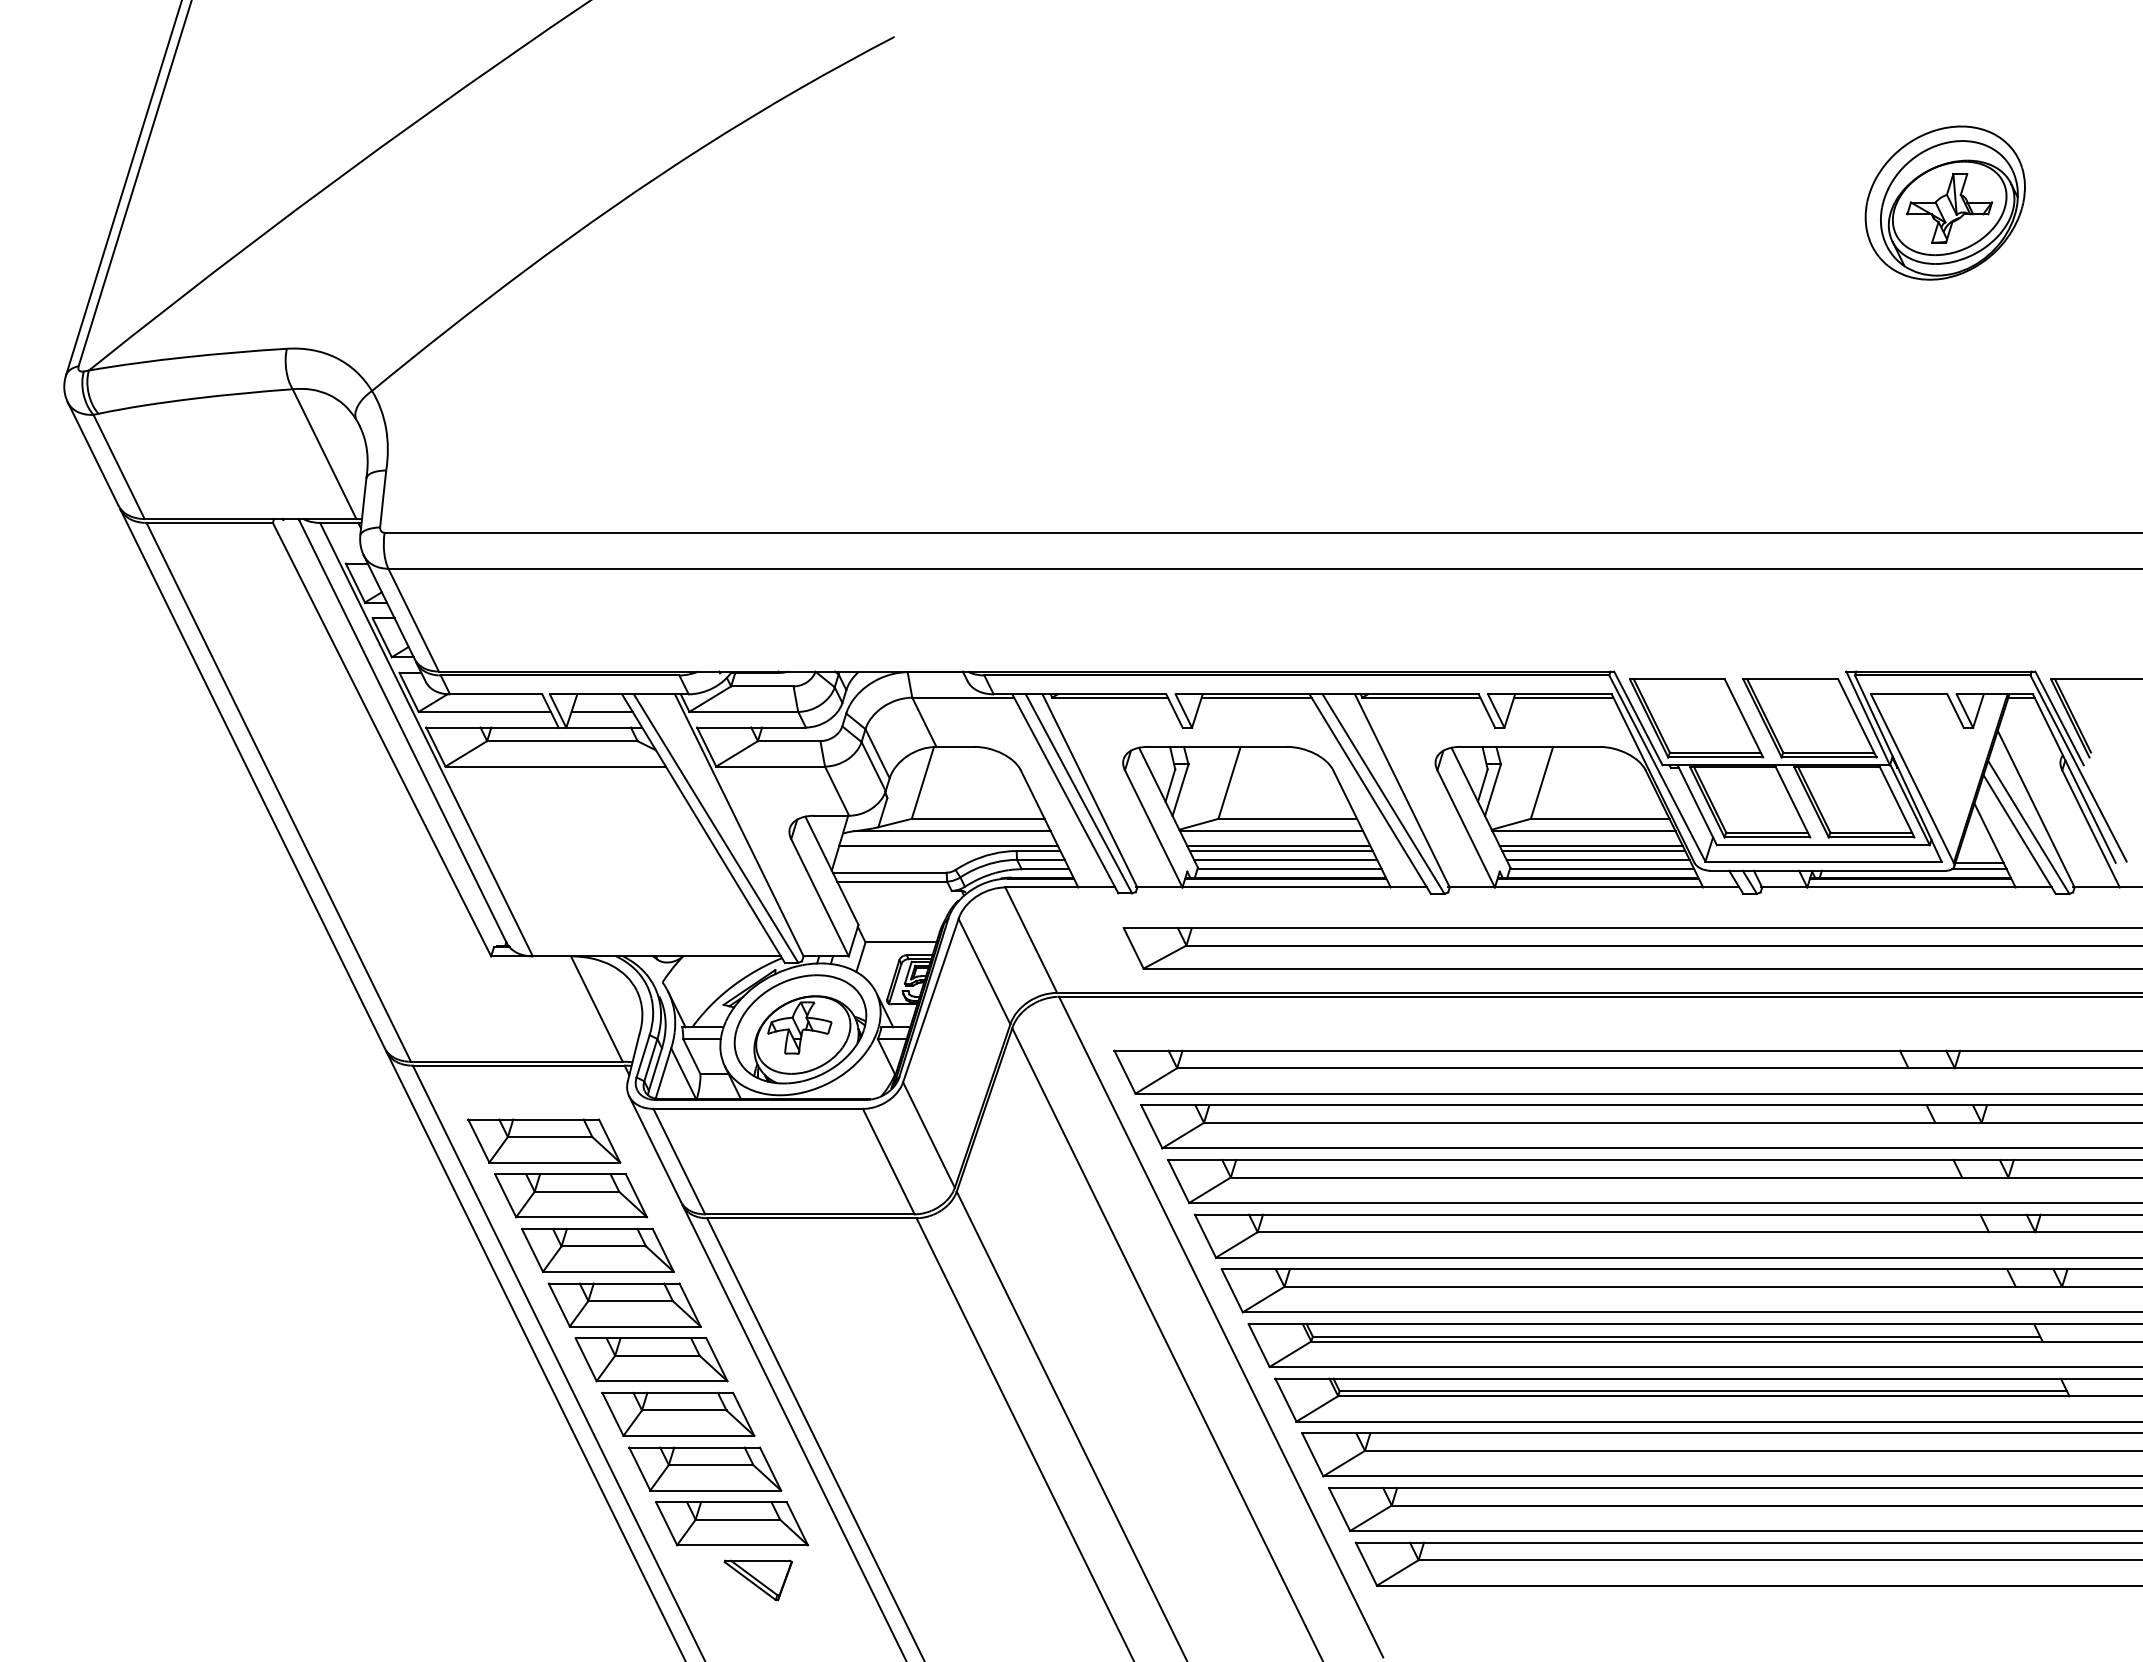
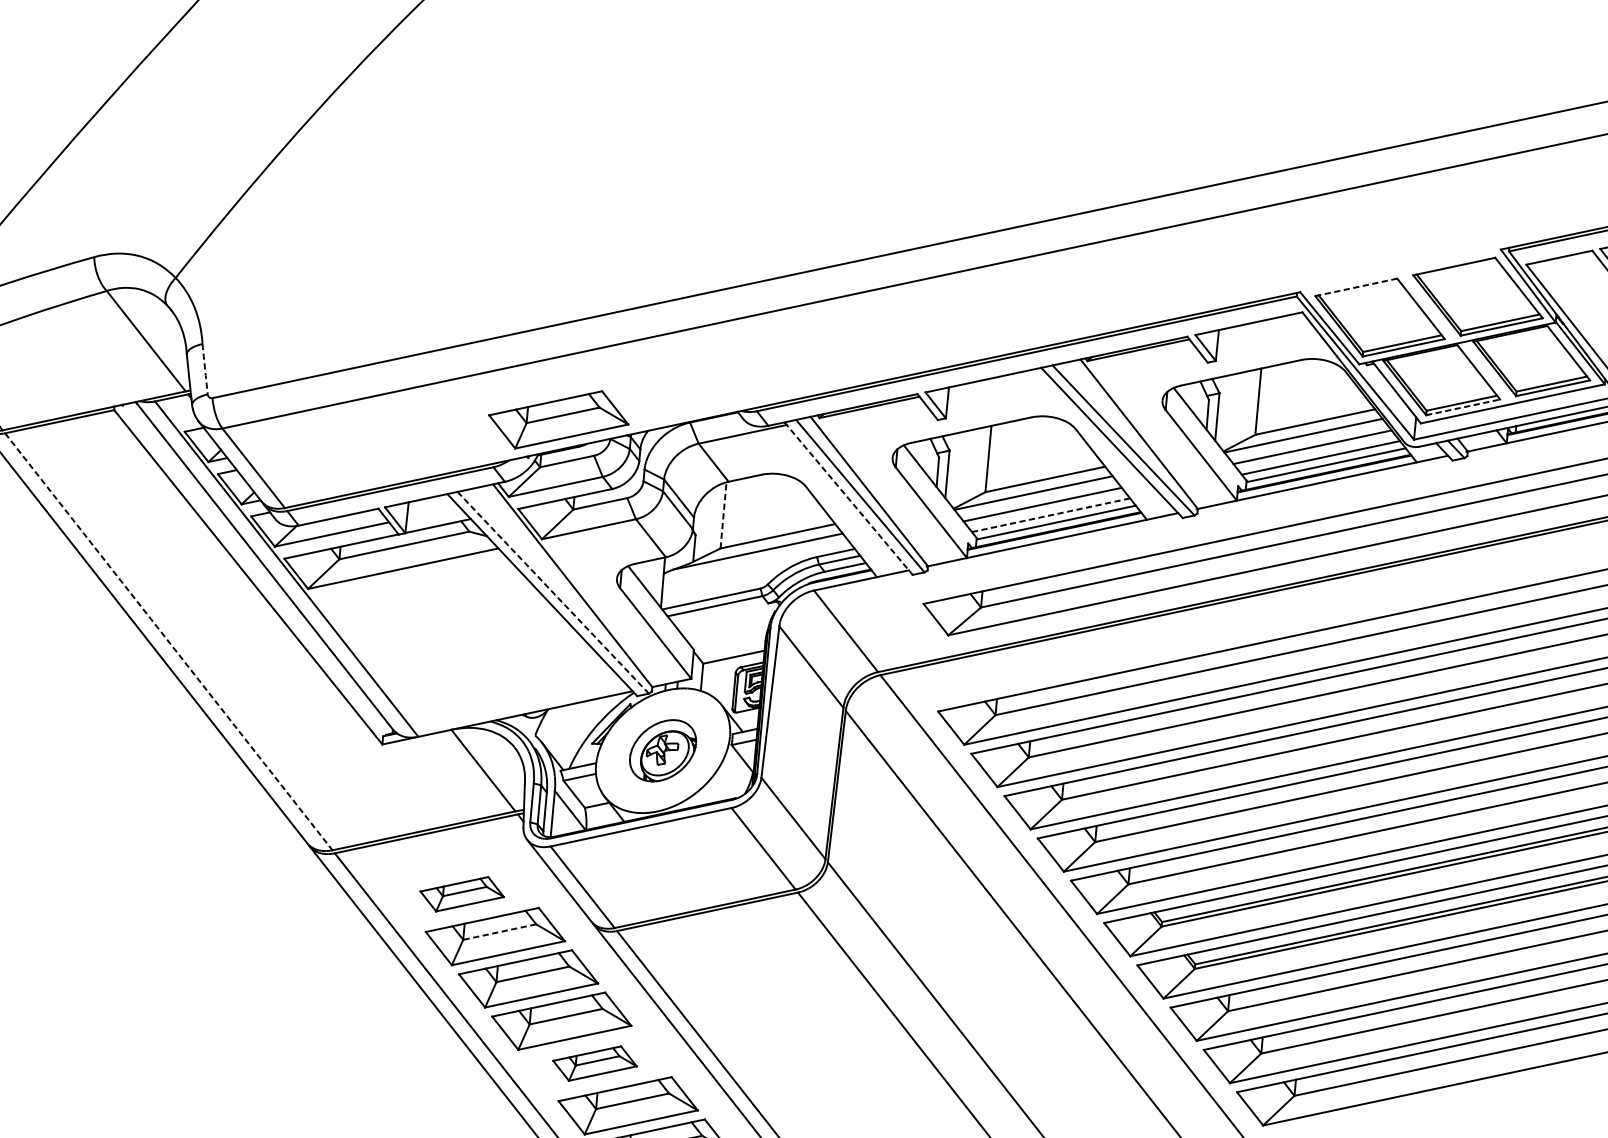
arc: (383, 498) -> (205, 368), solid -> dashed
part: (762, 637) -> (558, 419), added
line: (1676, 679) -> (1355, 287), solid -> dashed
line: (1256, 697) -> (996, 380), removed
line: (1563, 697) -> (1261, 323), removed
line: (601, 711) -> (432, 512), removed
line: (922, 782) -> (723, 515), solid -> dashed
line: (279, 792) -> (169, 641), solid -> dashed
line: (1065, 793) -> (848, 498), solid -> dashed
line: (716, 828) -> (553, 592), solid -> dashed
line: (1767, 837) -> (1463, 407), solid -> dashed
line: (948, 846) -> (757, 565), removed
line: (1280, 851) -> (1045, 508), removed
line: (1593, 851) -> (1315, 451), removed
line: (1285, 859) -> (1050, 514), solid -> dashed
part: (800, 1029) -> (663, 750), size x0.6
part: (544, 1140) -> (462, 893), size x0.6
line: (576, 1191) -> (499, 931), solid -> dashed
part: (651, 1359) -> (594, 1063), size x0.6

